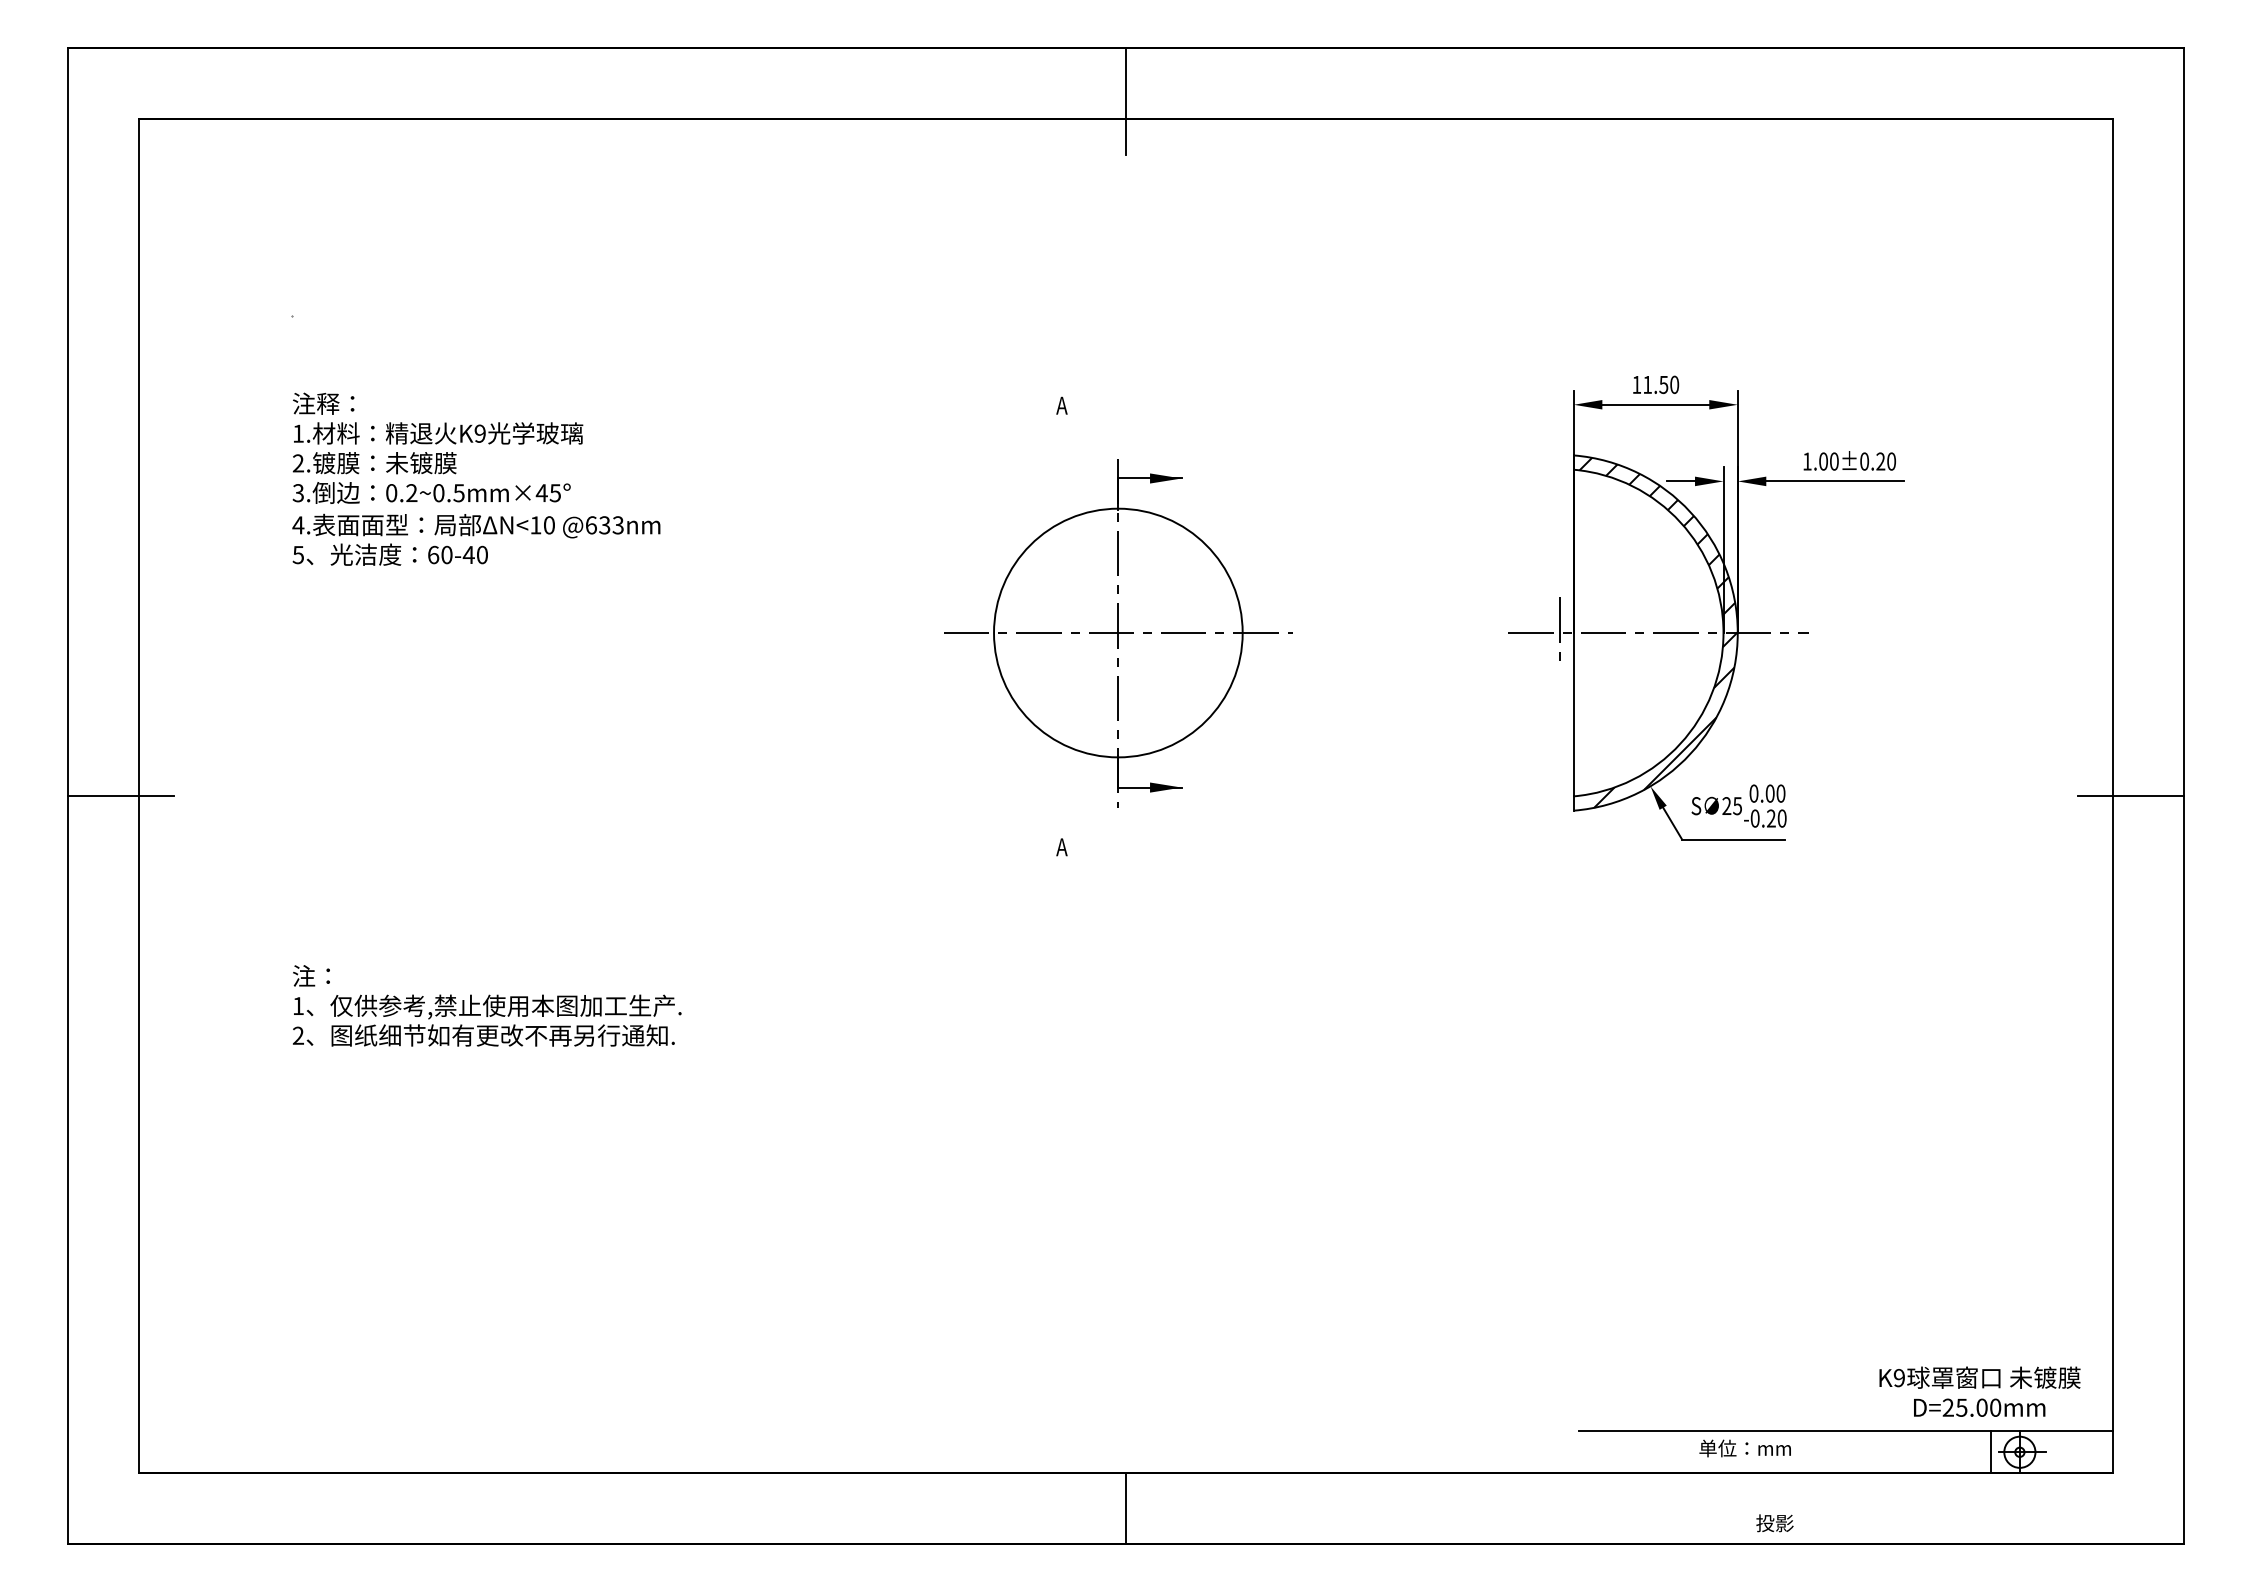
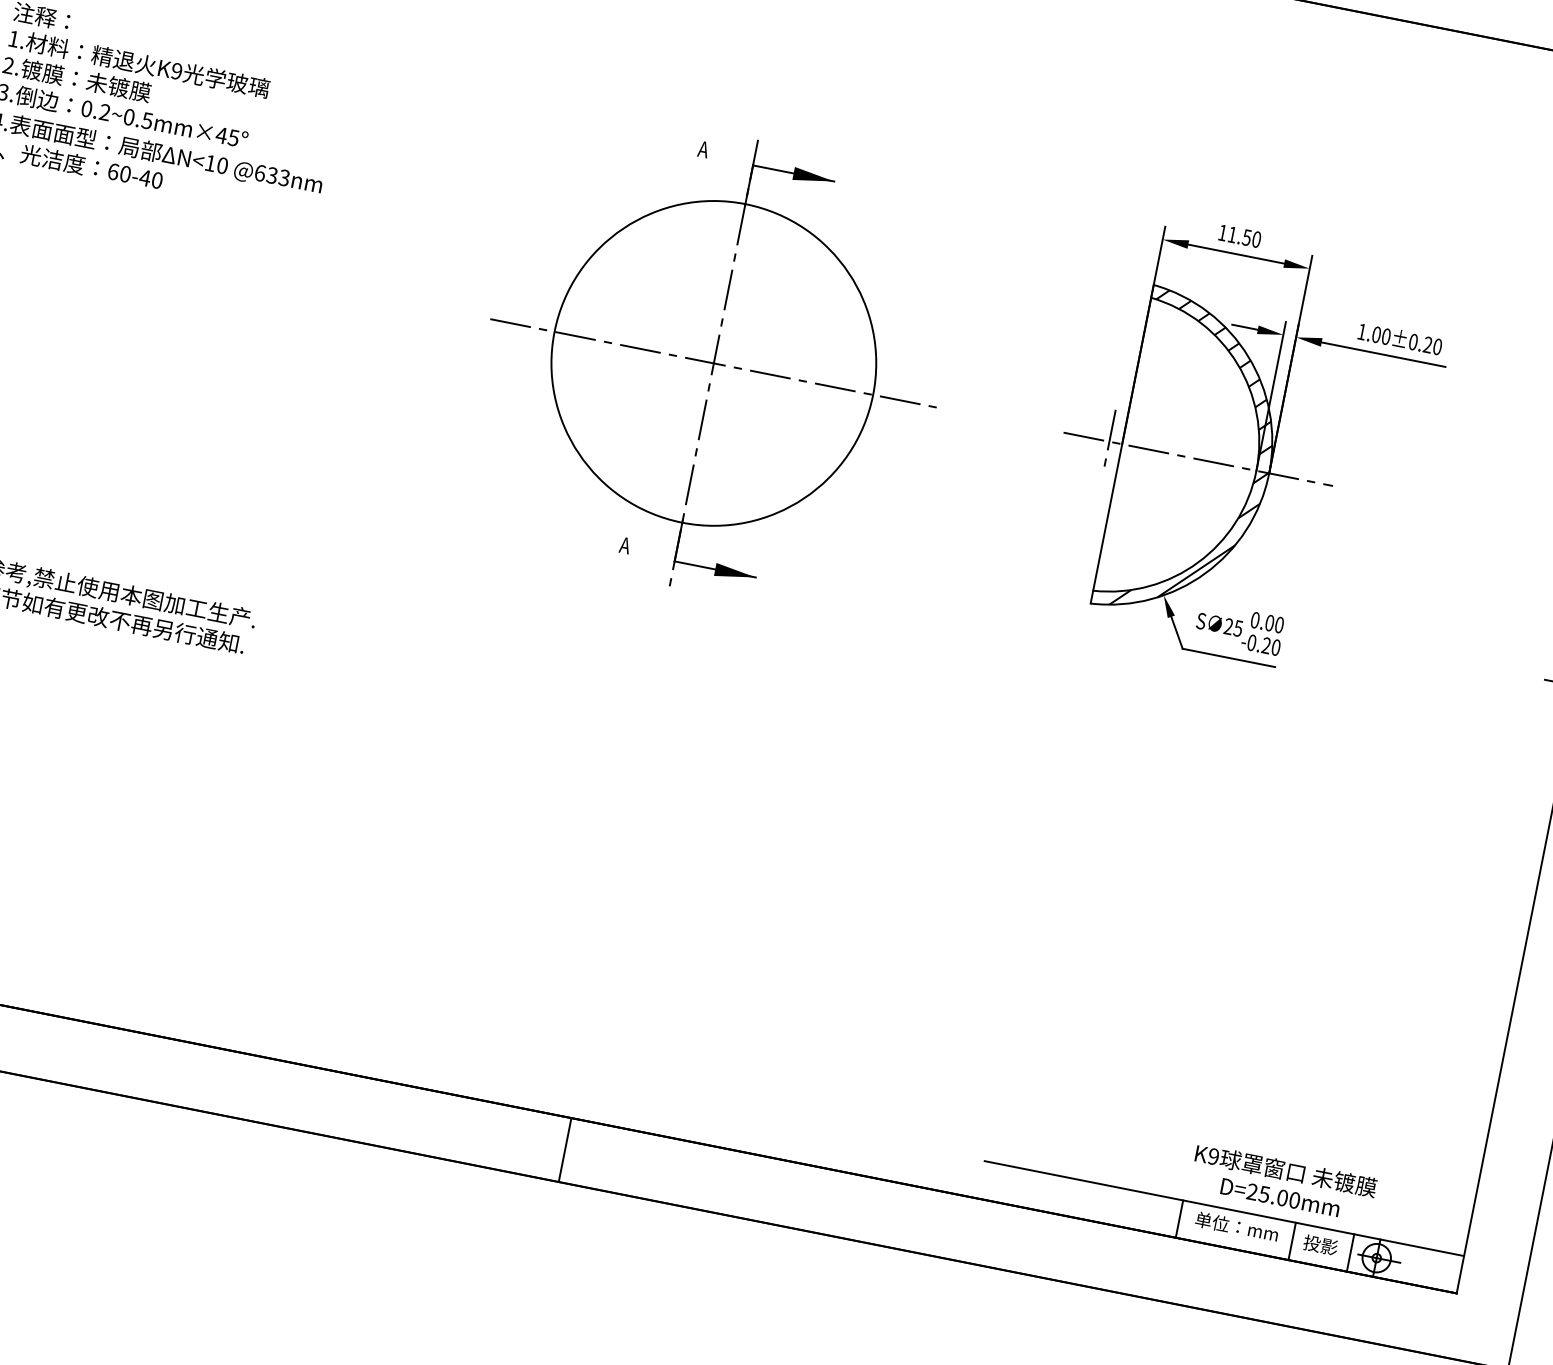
part: (1117, 632) -> (713, 362), size x1.43
text: (1979, 1391) -> (1283, 1182), moved
text: (1744, 1448) -> (1236, 1226), moved
line: (1799, 1452) -> (1179, 1219), added
line: (1925, 1452) -> (1292, 1241), added
text: (1774, 1523) -> (1320, 1245), moved

